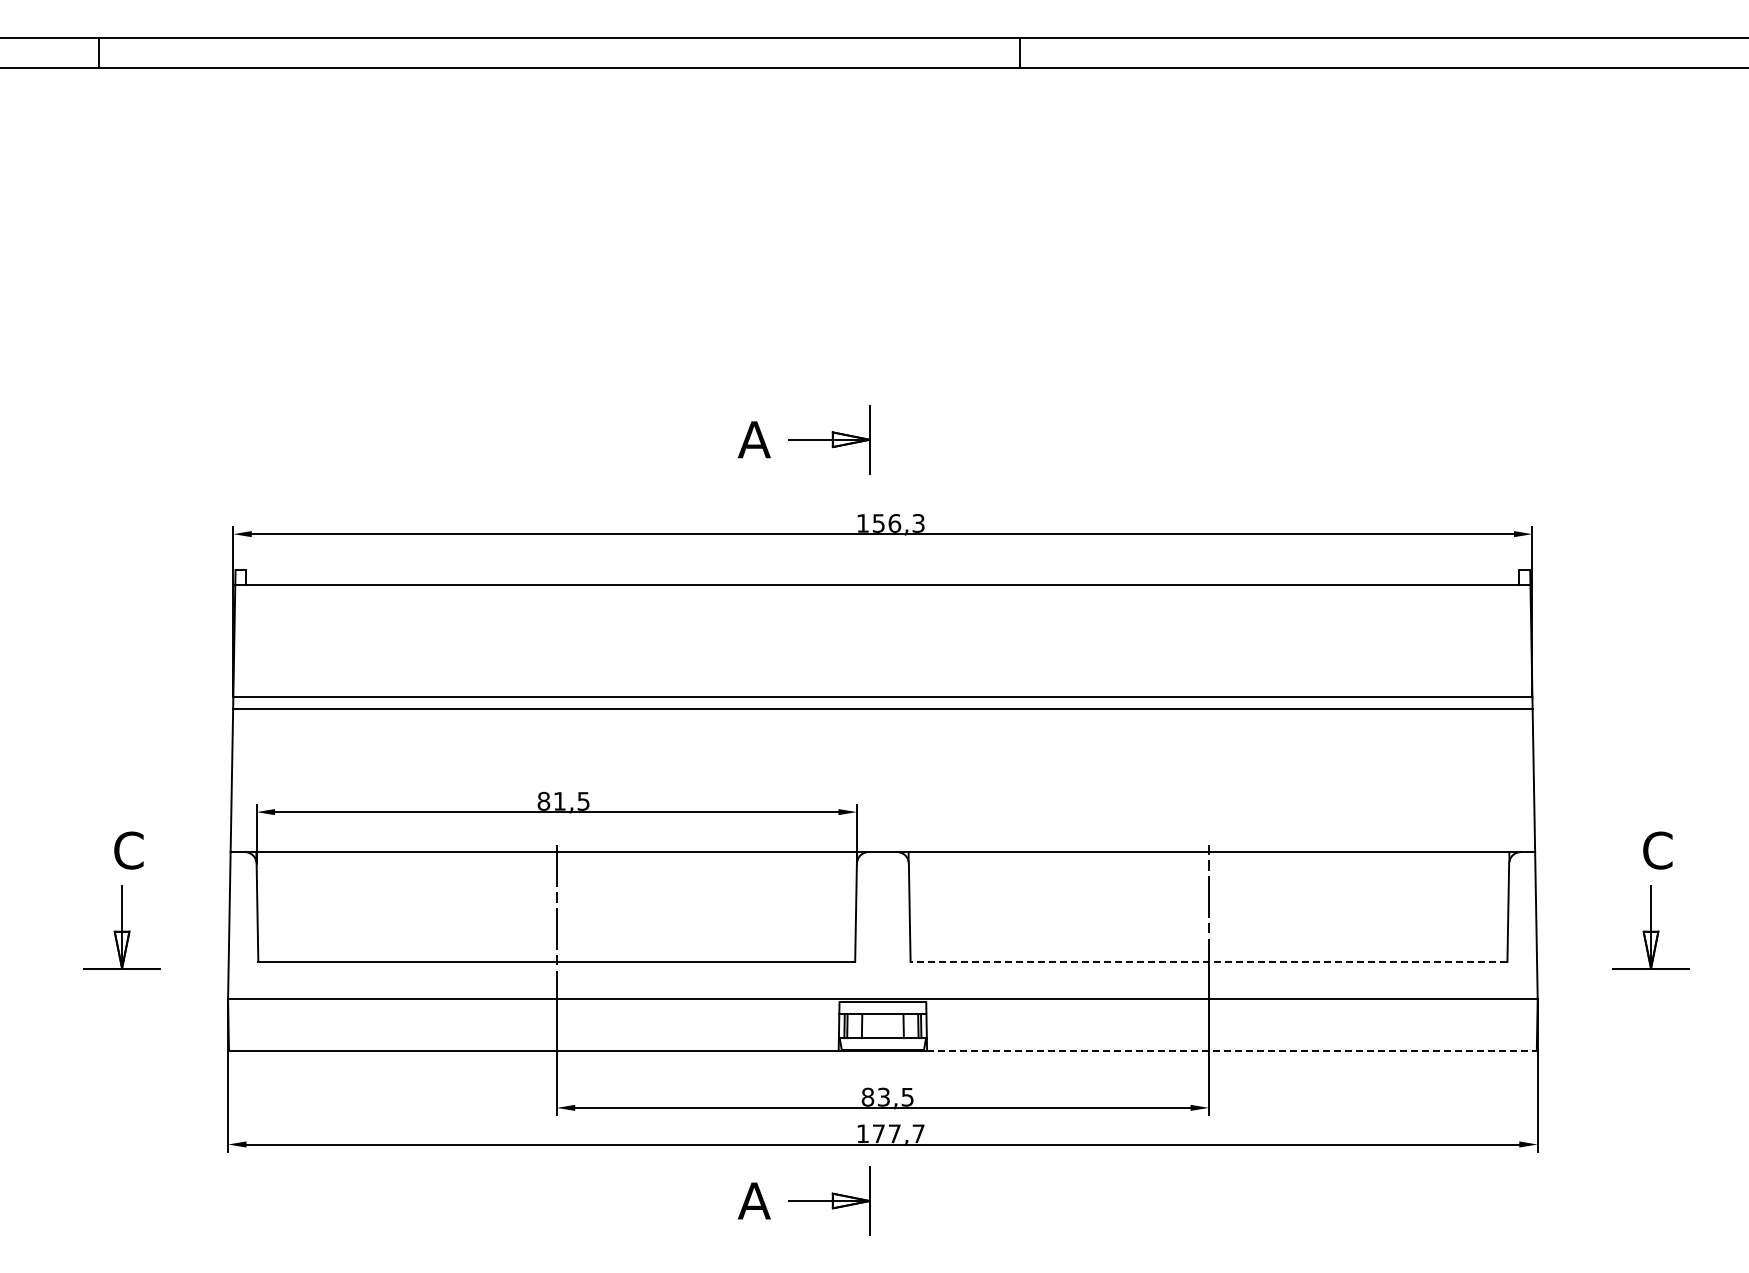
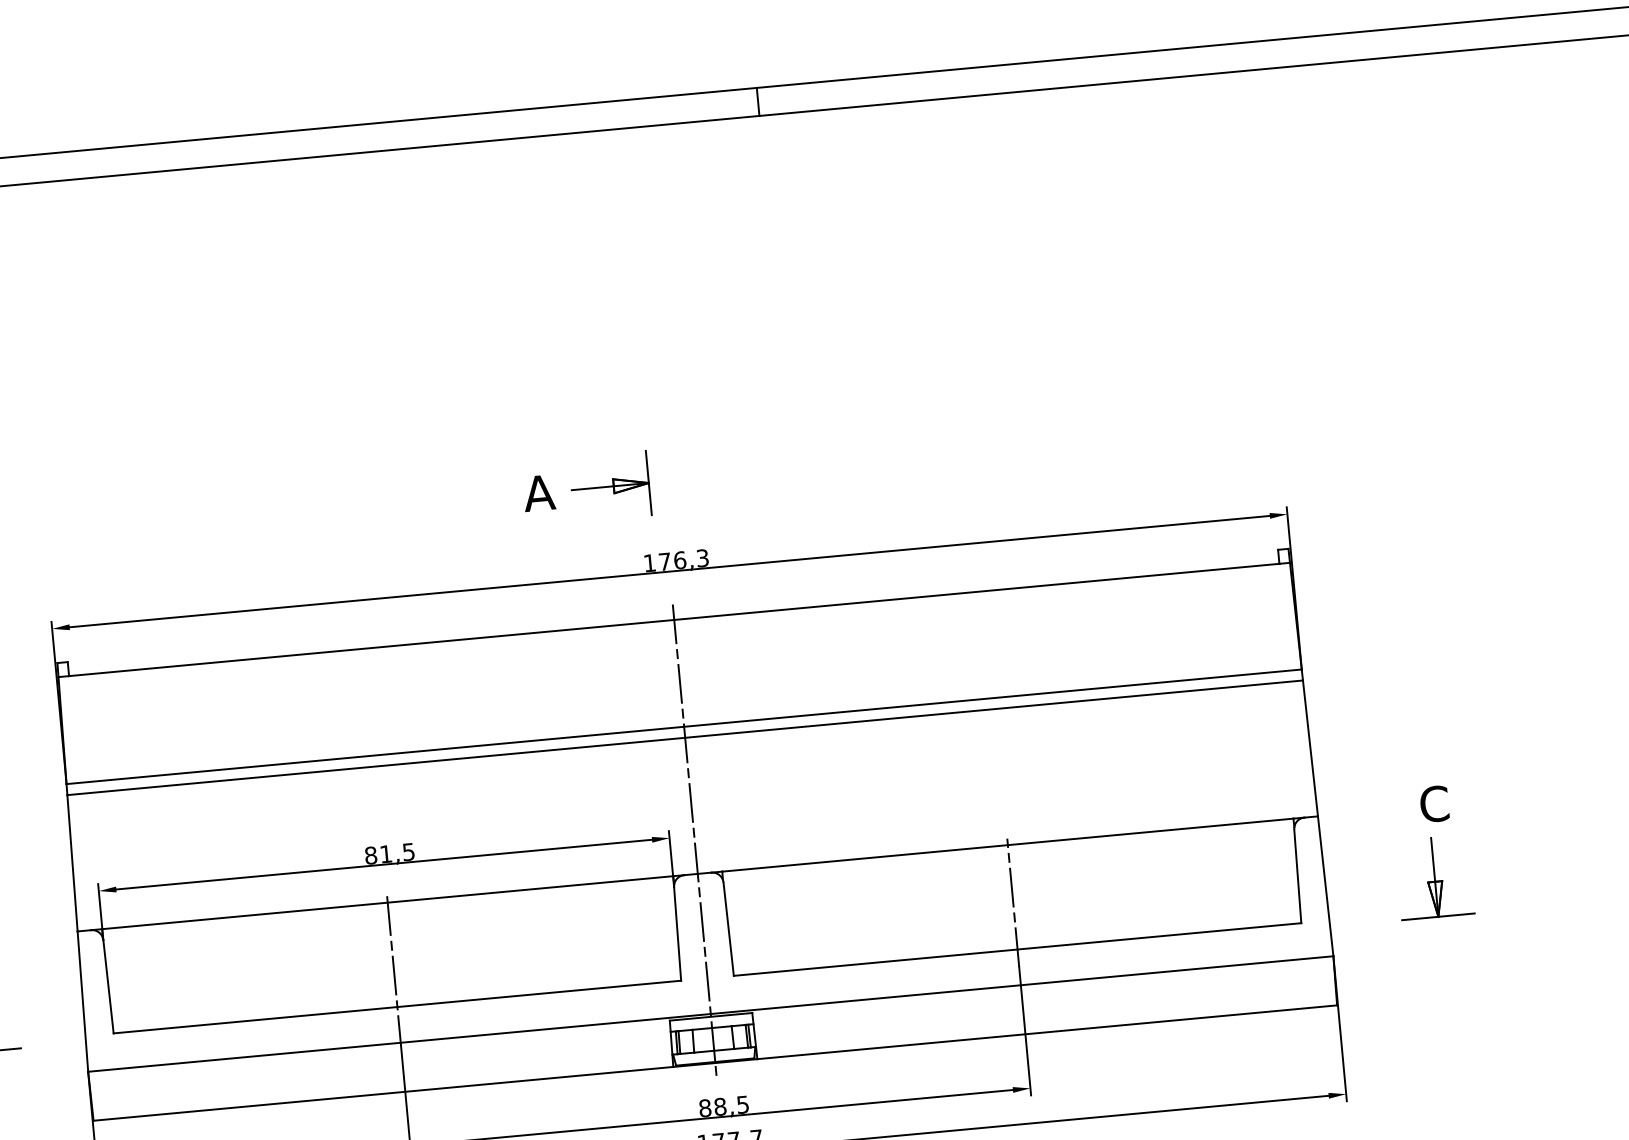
text: (878, 523) -> (664, 561), 156,3 -> 176,3
line: (882, 818) -> (694, 842), added
line: (1208, 961) -> (1017, 949), dashed -> solid
line: (1231, 1051) -> (1046, 1032), dashed -> solid
text: (883, 1096) -> (719, 1106), 83,5 -> 88,5

